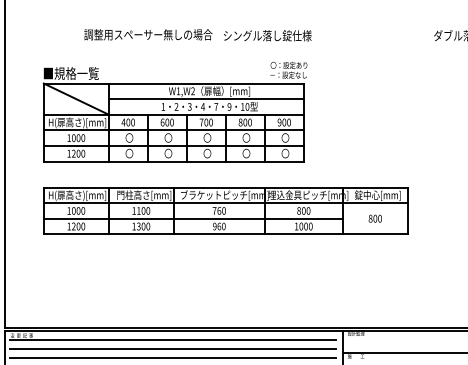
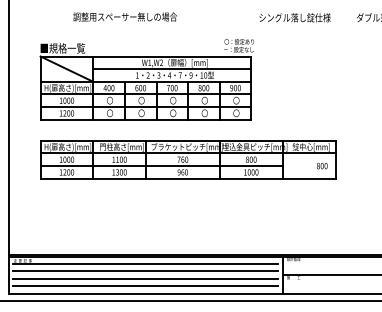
text: (267, 35) -> (294, 17), moved
text: (375, 219) -> (322, 166), moved

